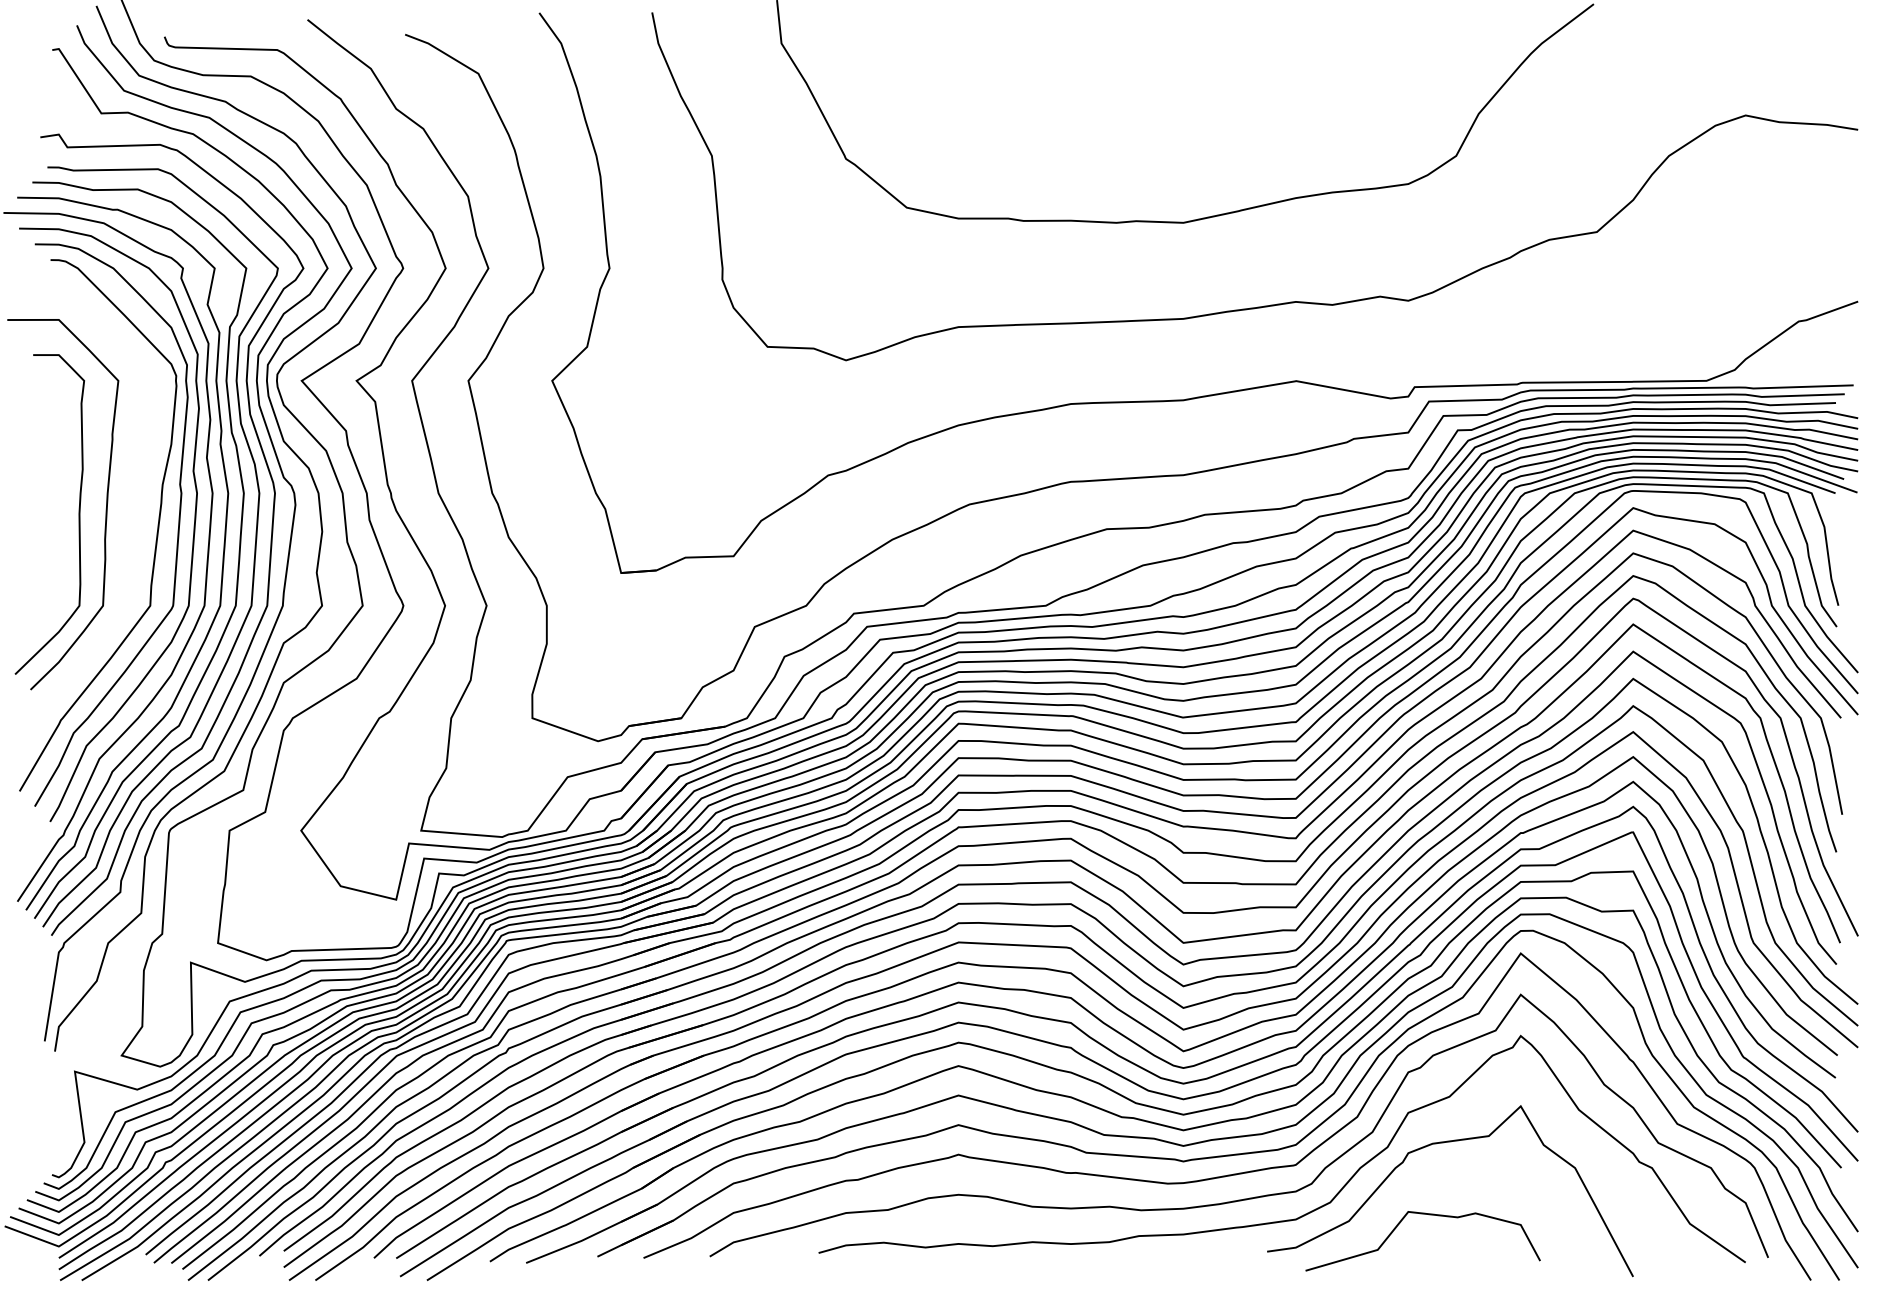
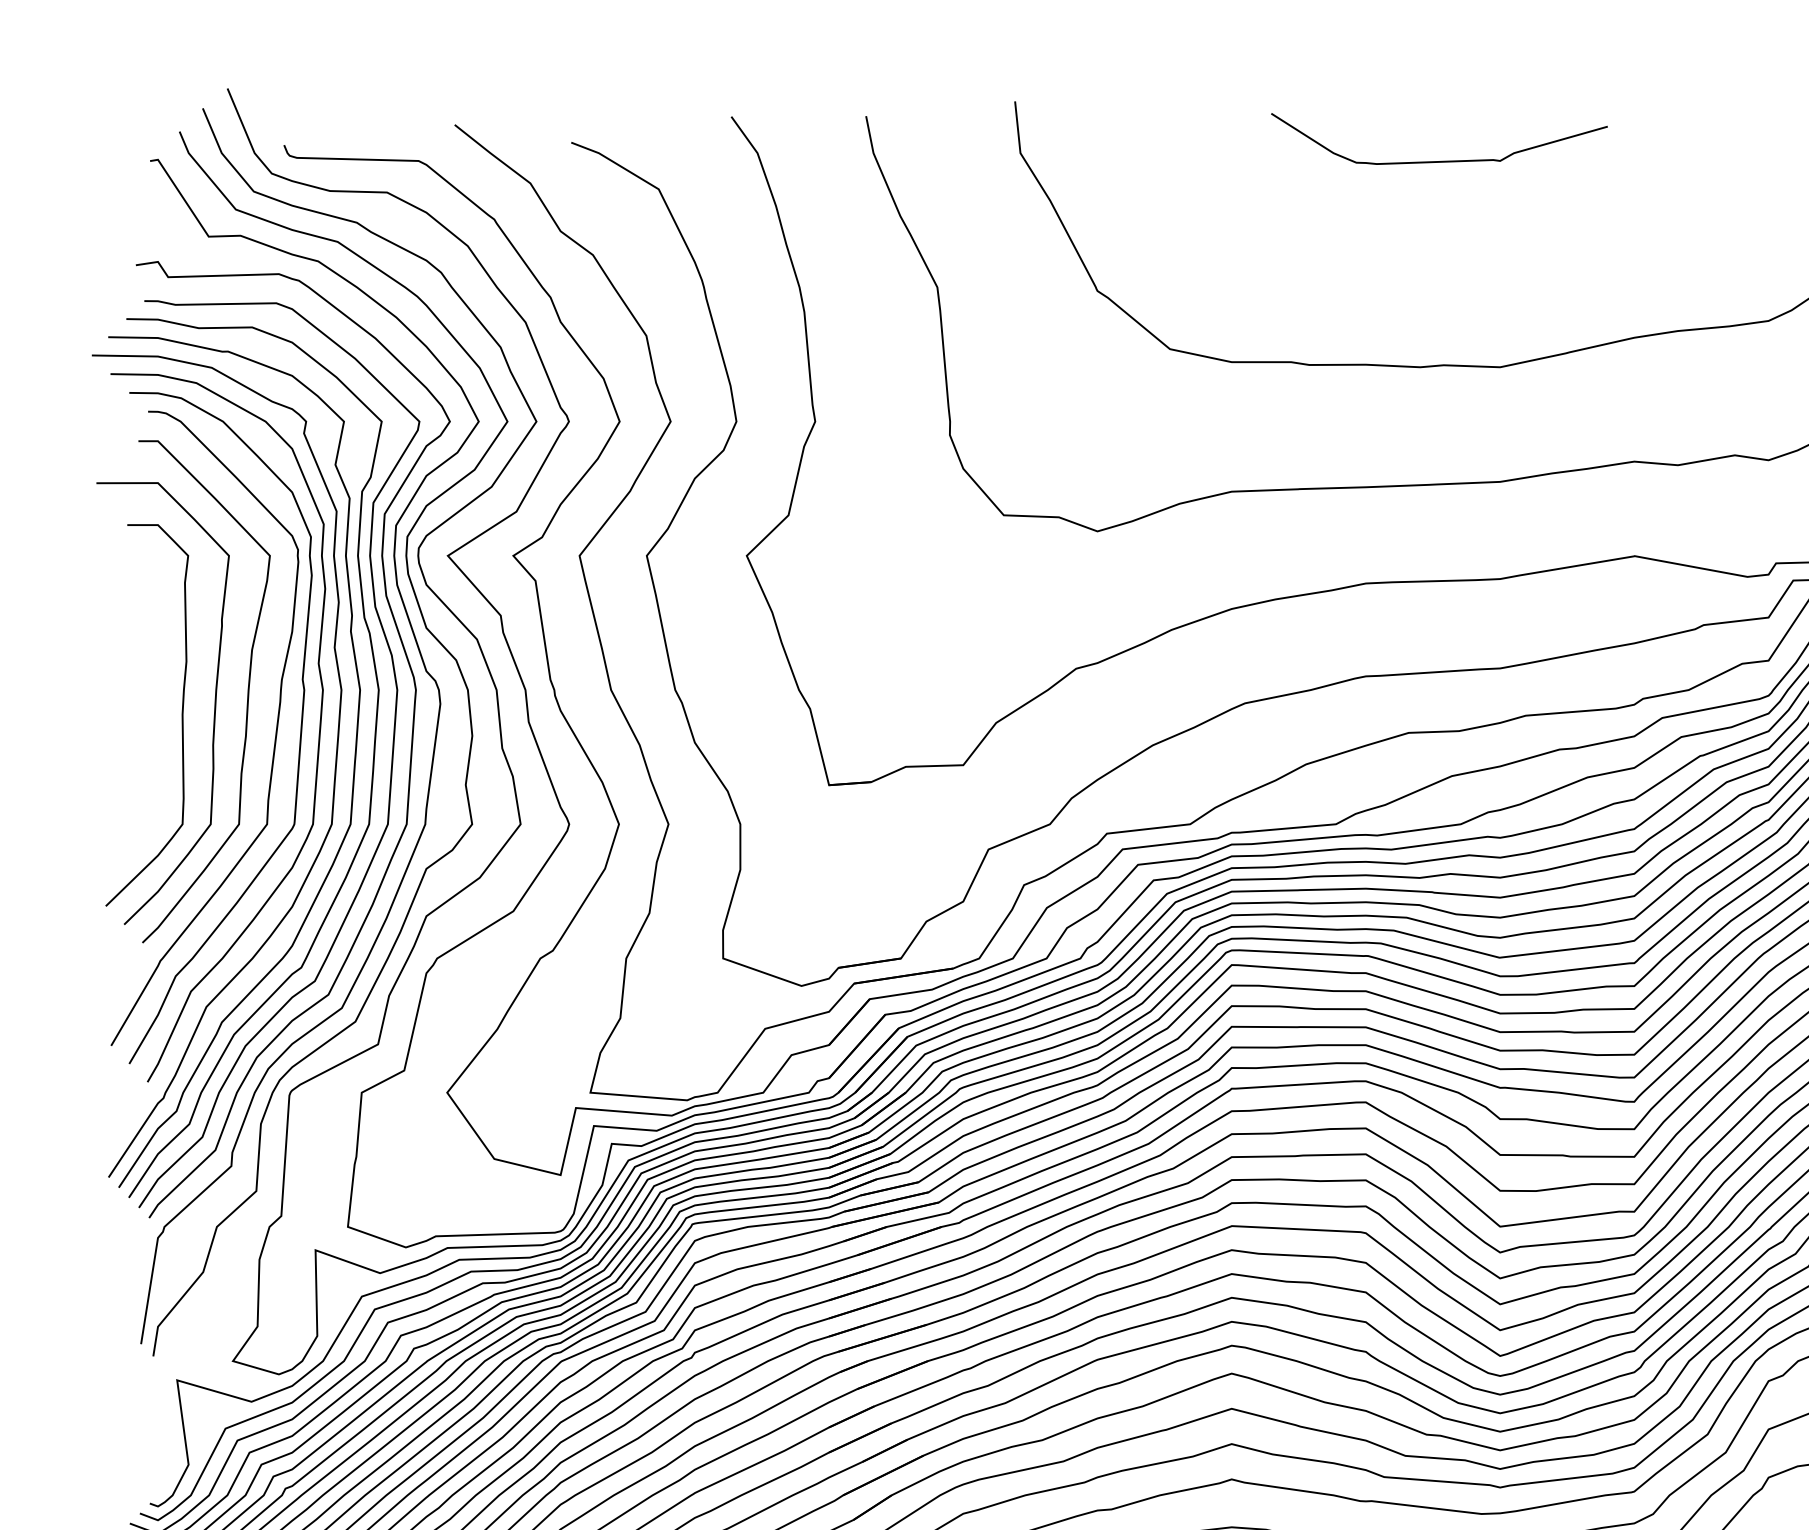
curve: (1132, 49) -> (1439, 160), added
curve: (133, 494) -> (247, 691), added

